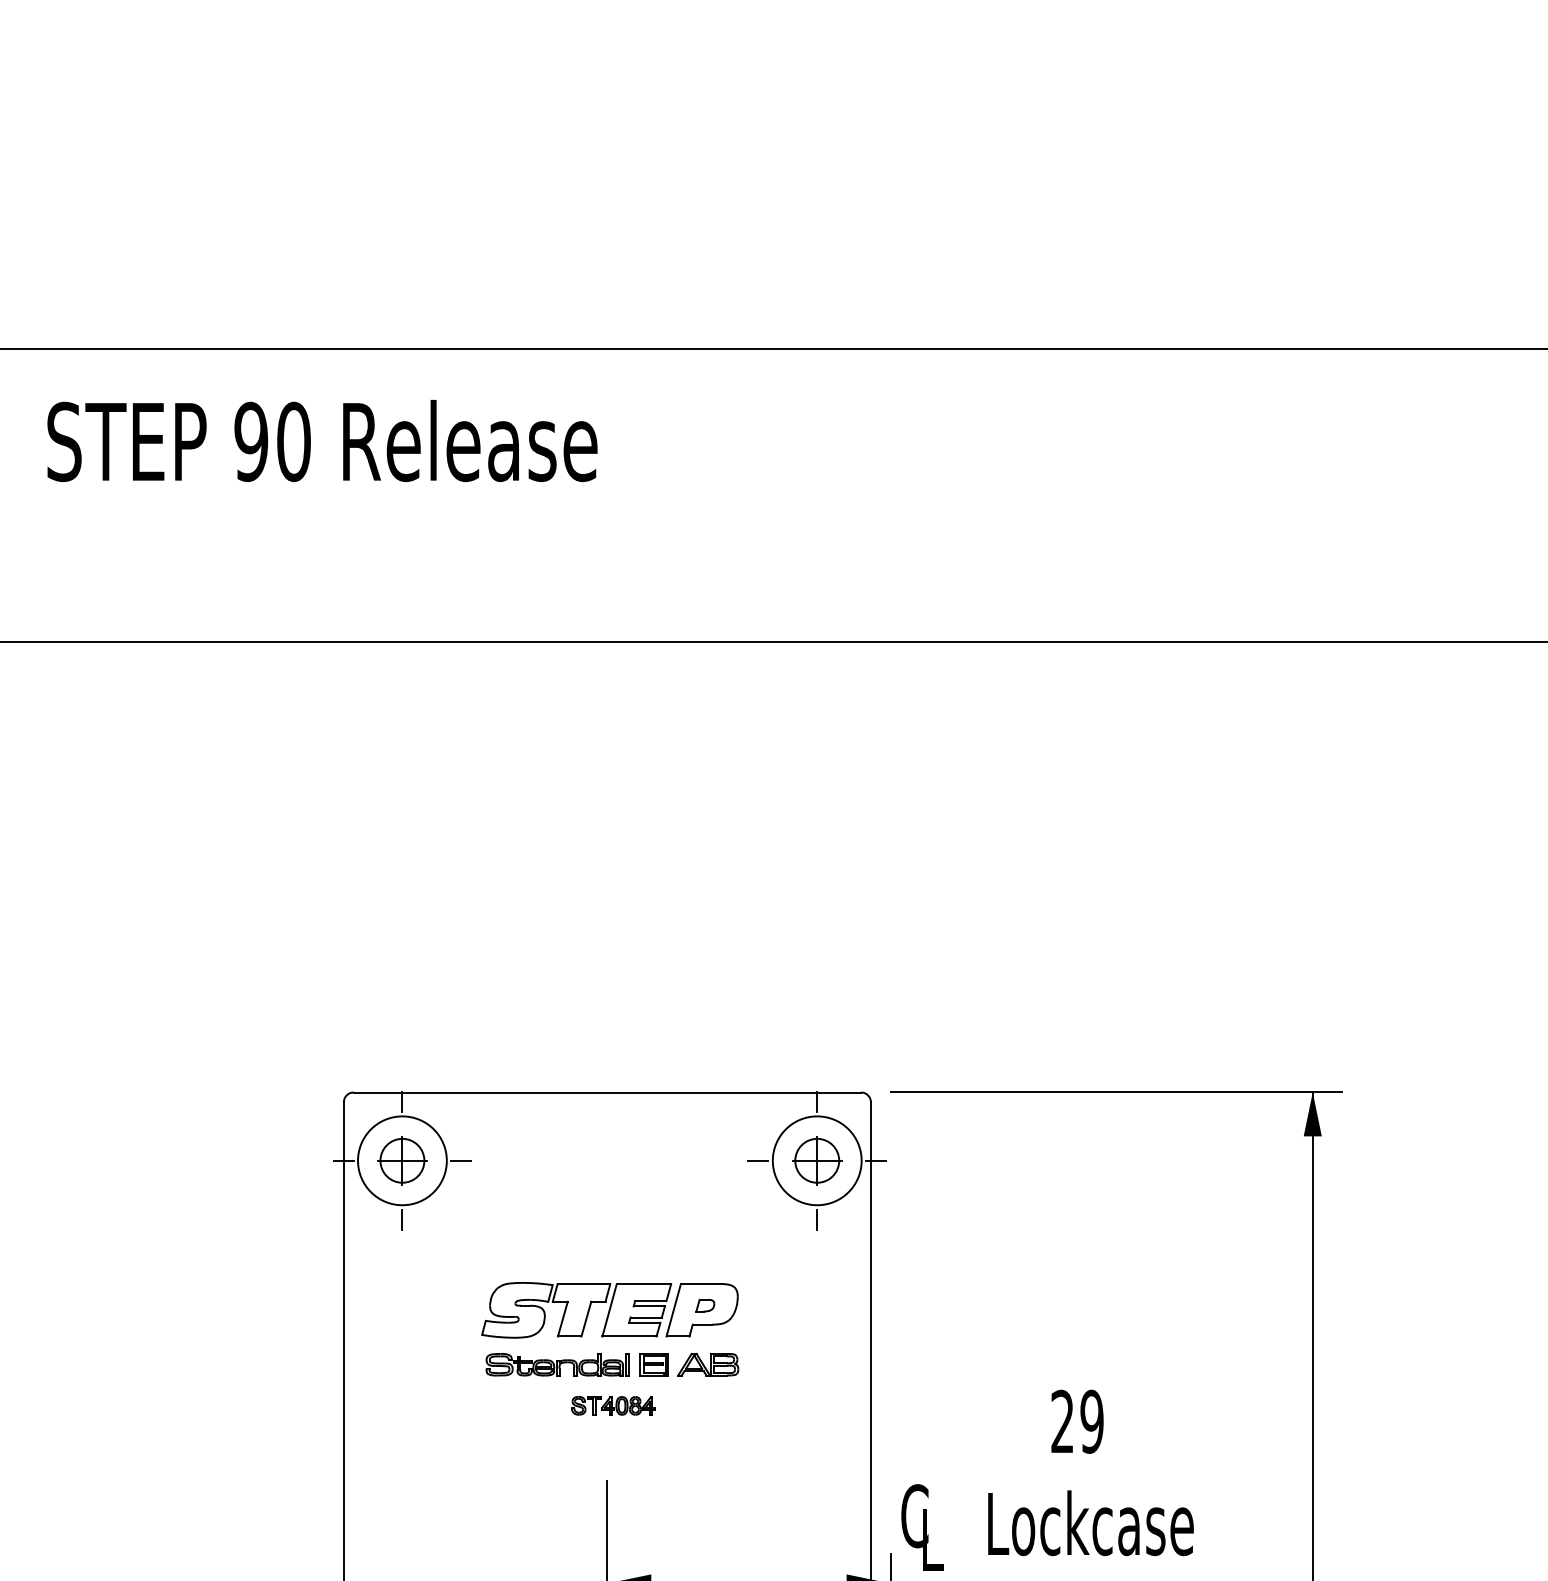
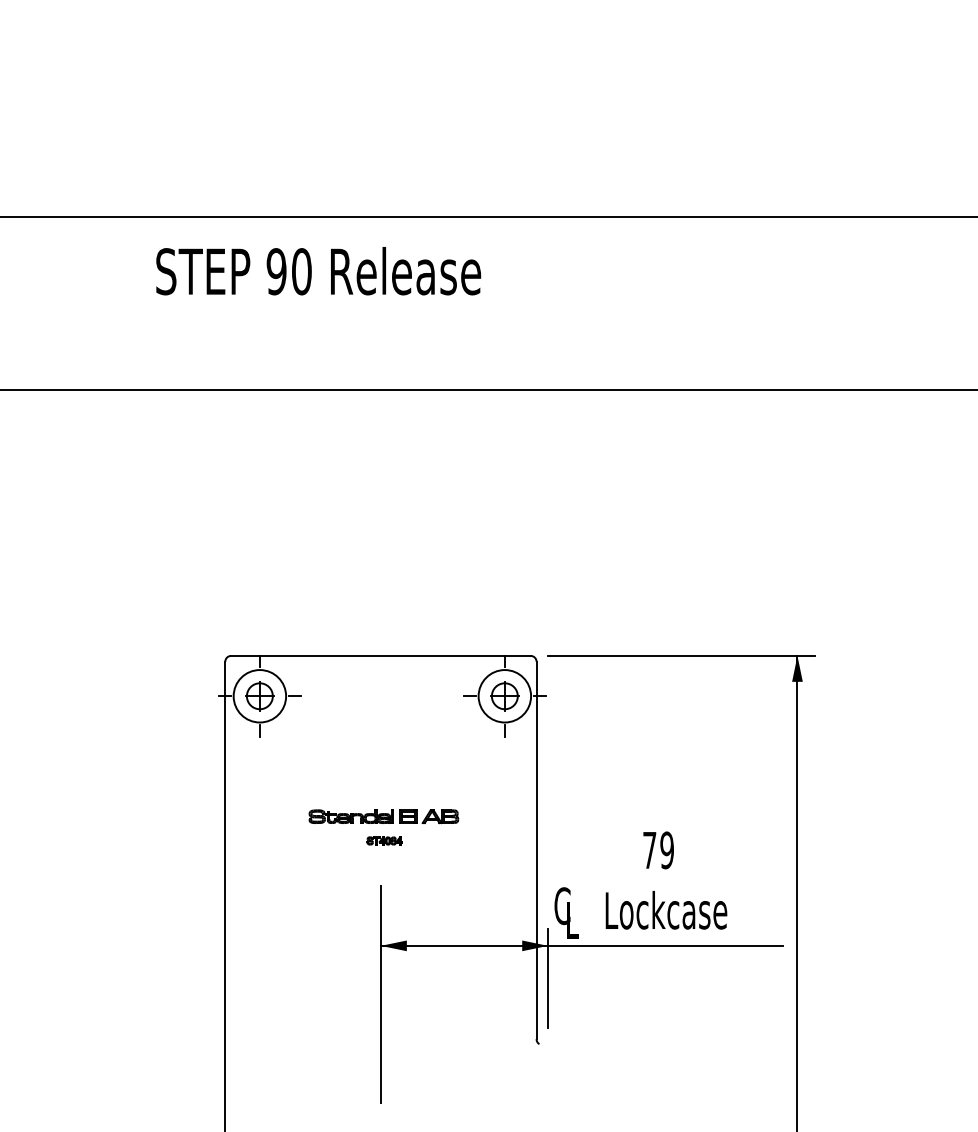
text: (322, 441) -> (318, 271), moved
part: (610, 1310) -> (382, 784), removed
part: (613, 1405) -> (384, 840), size x0.7
text: (1062, 1420) -> (649, 849), 29 -> 79

